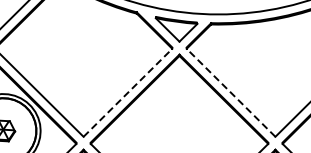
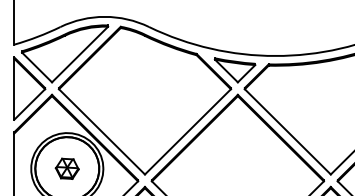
line: (127, 92) -> (187, 131), dashed -> solid
line: (230, 92) -> (287, 131), dashed -> solid

